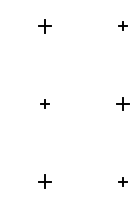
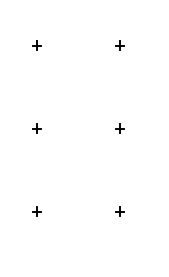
part: (44, 26) -> (36, 45), size x0.62
part: (122, 103) -> (119, 128), size x0.62
part: (44, 181) -> (36, 211), size x0.62

